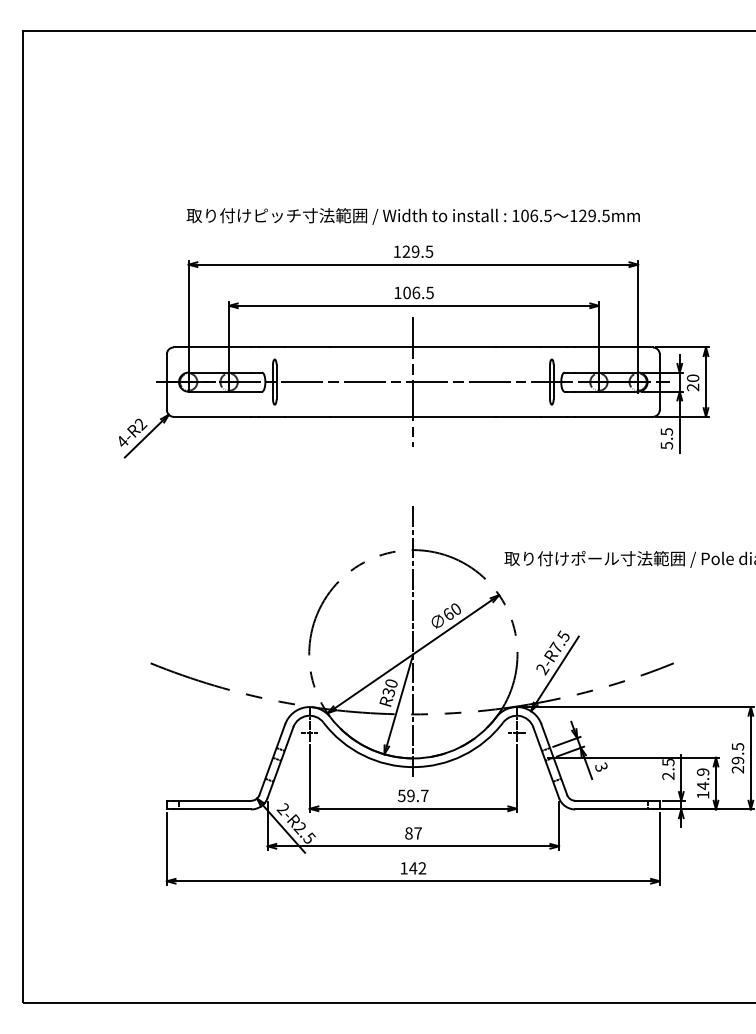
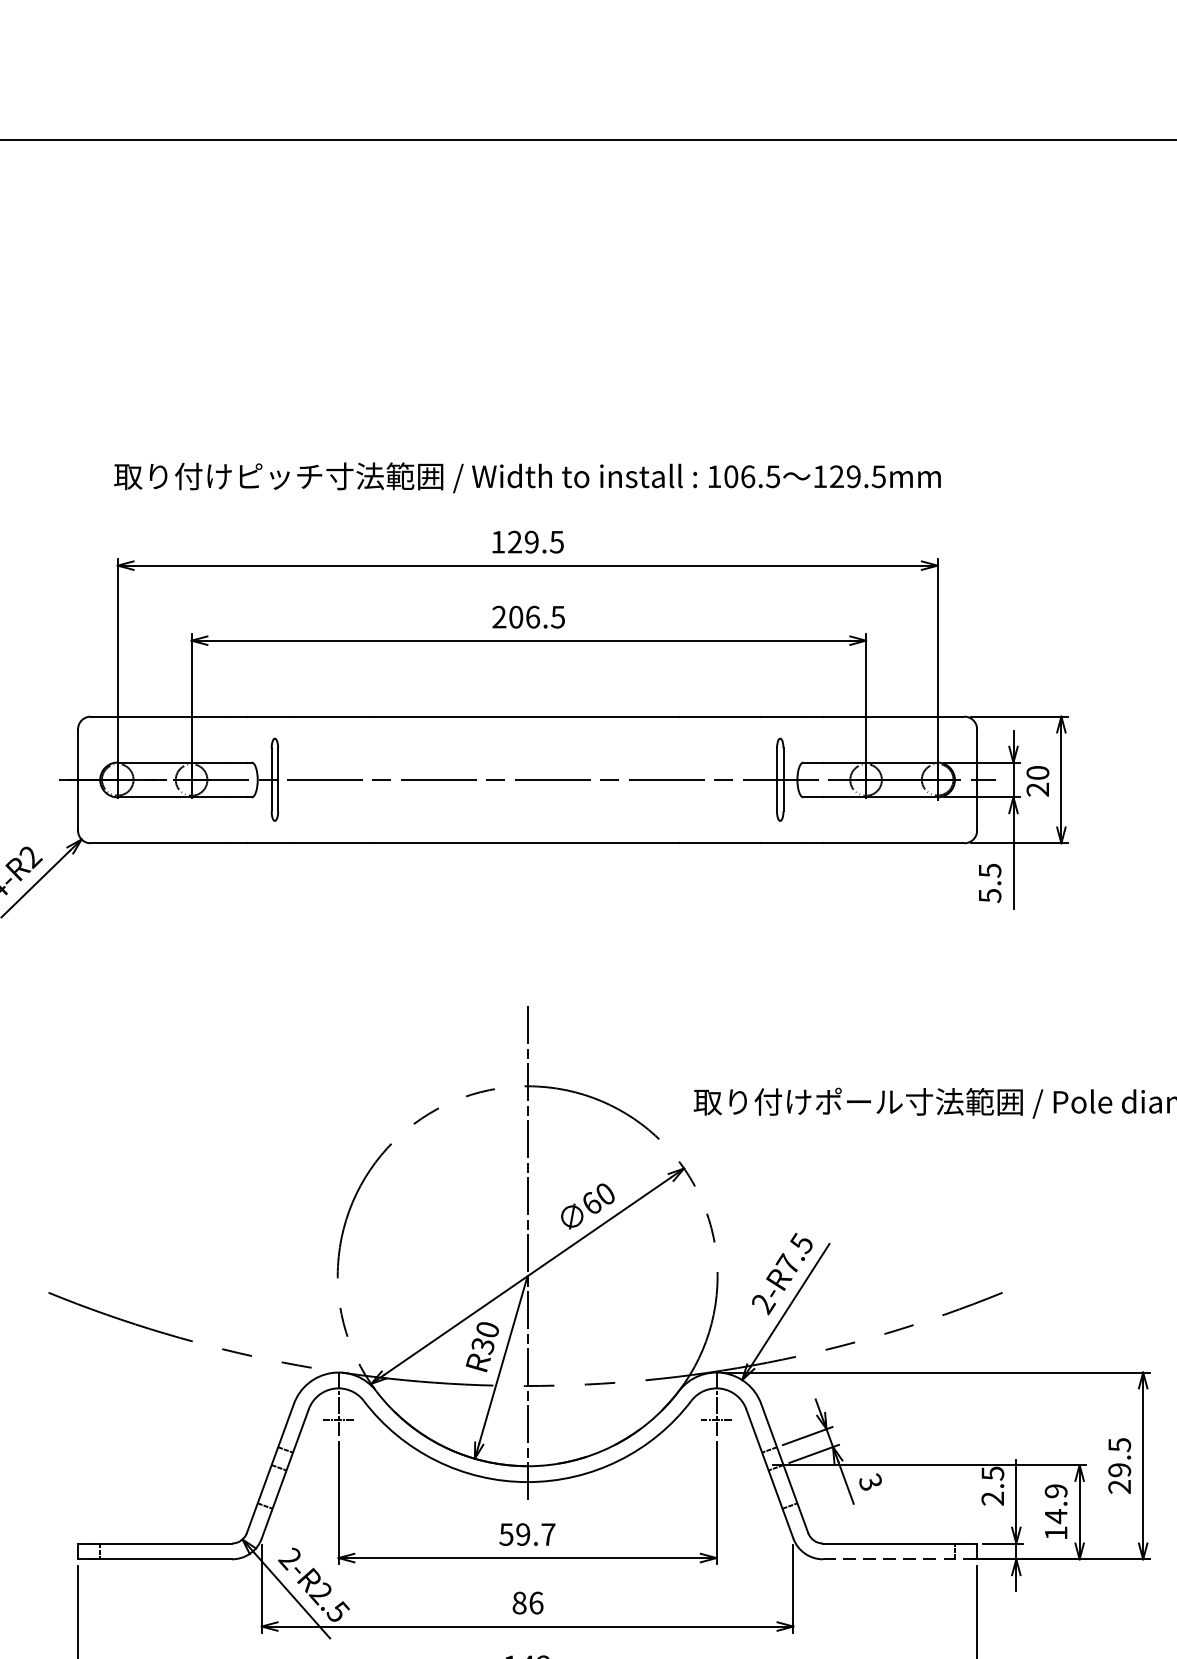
text: (397, 292) -> (498, 616), 106.5 -> 206.5
line: (413, 381) -> (527, 778), removed
line: (614, 809) -> (894, 1559), solid -> dashed
text: (417, 833) -> (535, 1603), 87 -> 86

